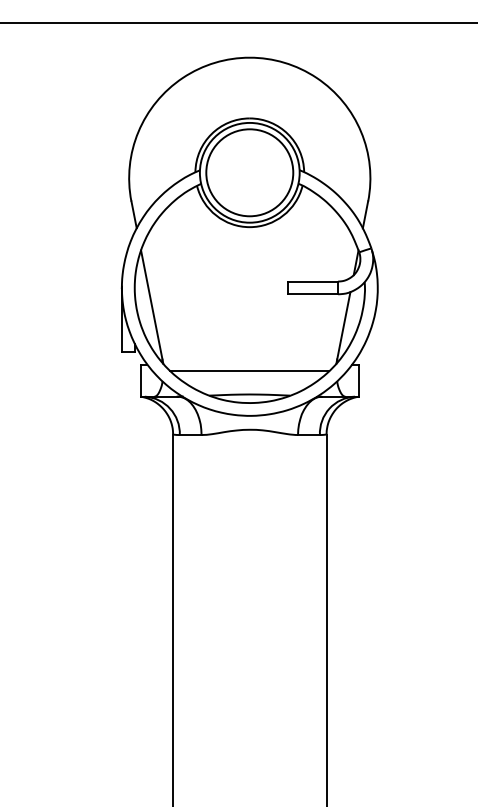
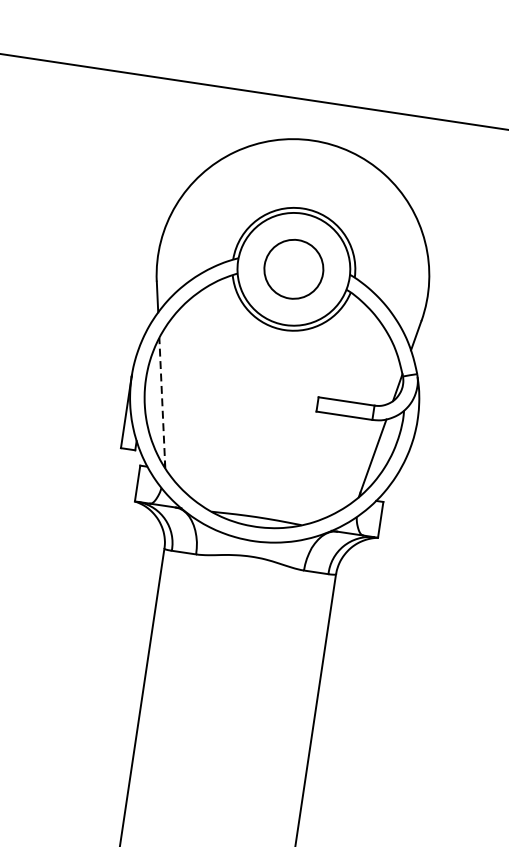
circle: (249, 172) -> (293, 268), size x0.6
line: (152, 307) -> (162, 403), solid -> dashed
line: (249, 371) -> (260, 491), removed

